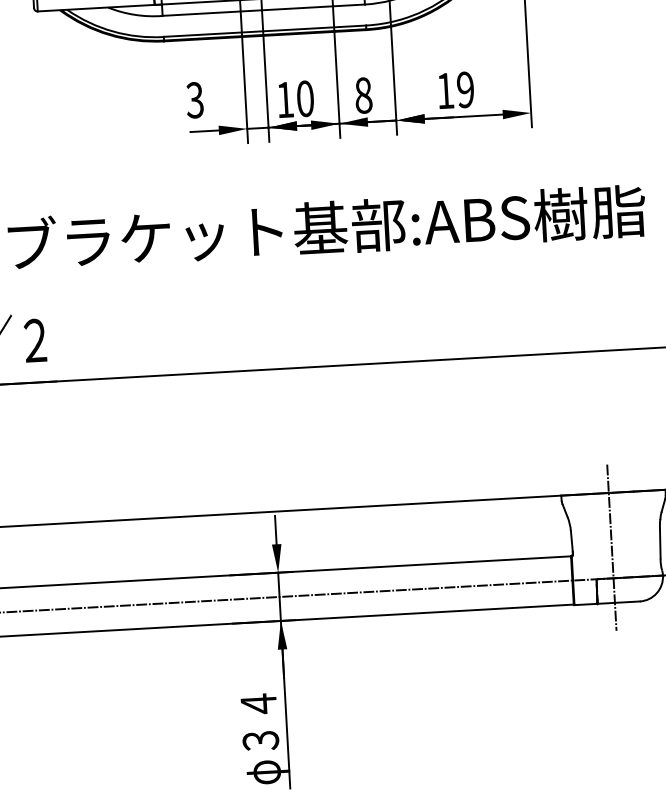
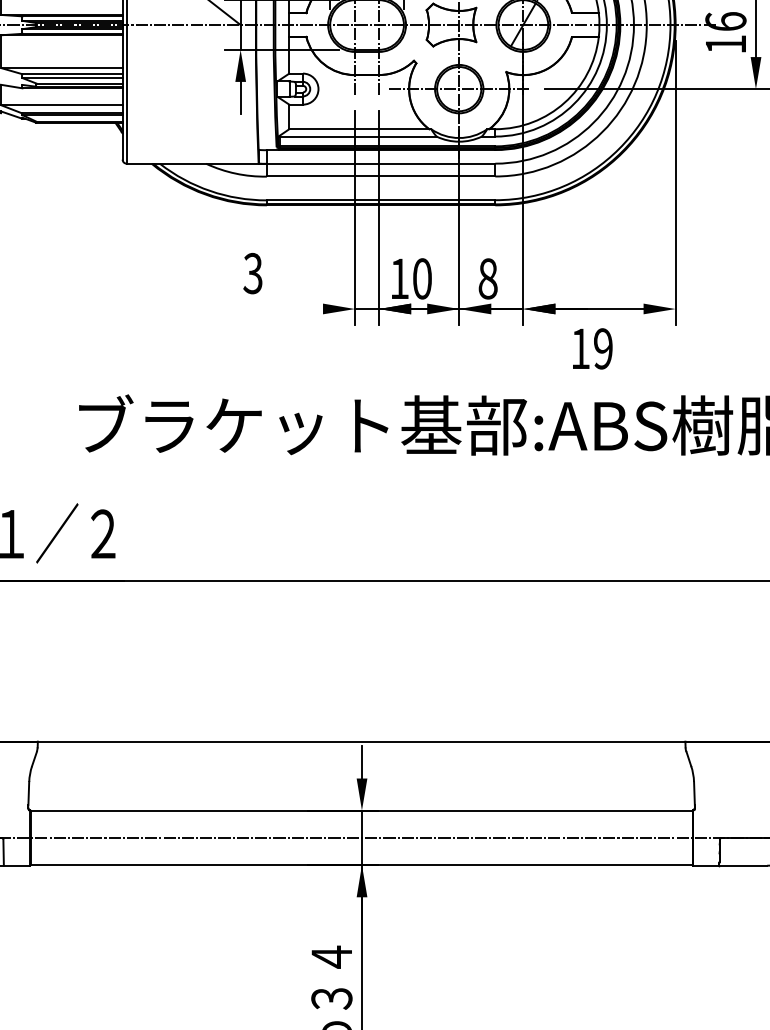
text: (456, 90) -> (592, 348), moved
text: (194, 100) -> (252, 273), moved
line: (204, 131) -> (306, 309), removed
line: (612, 547) -> (739, 803), removed

